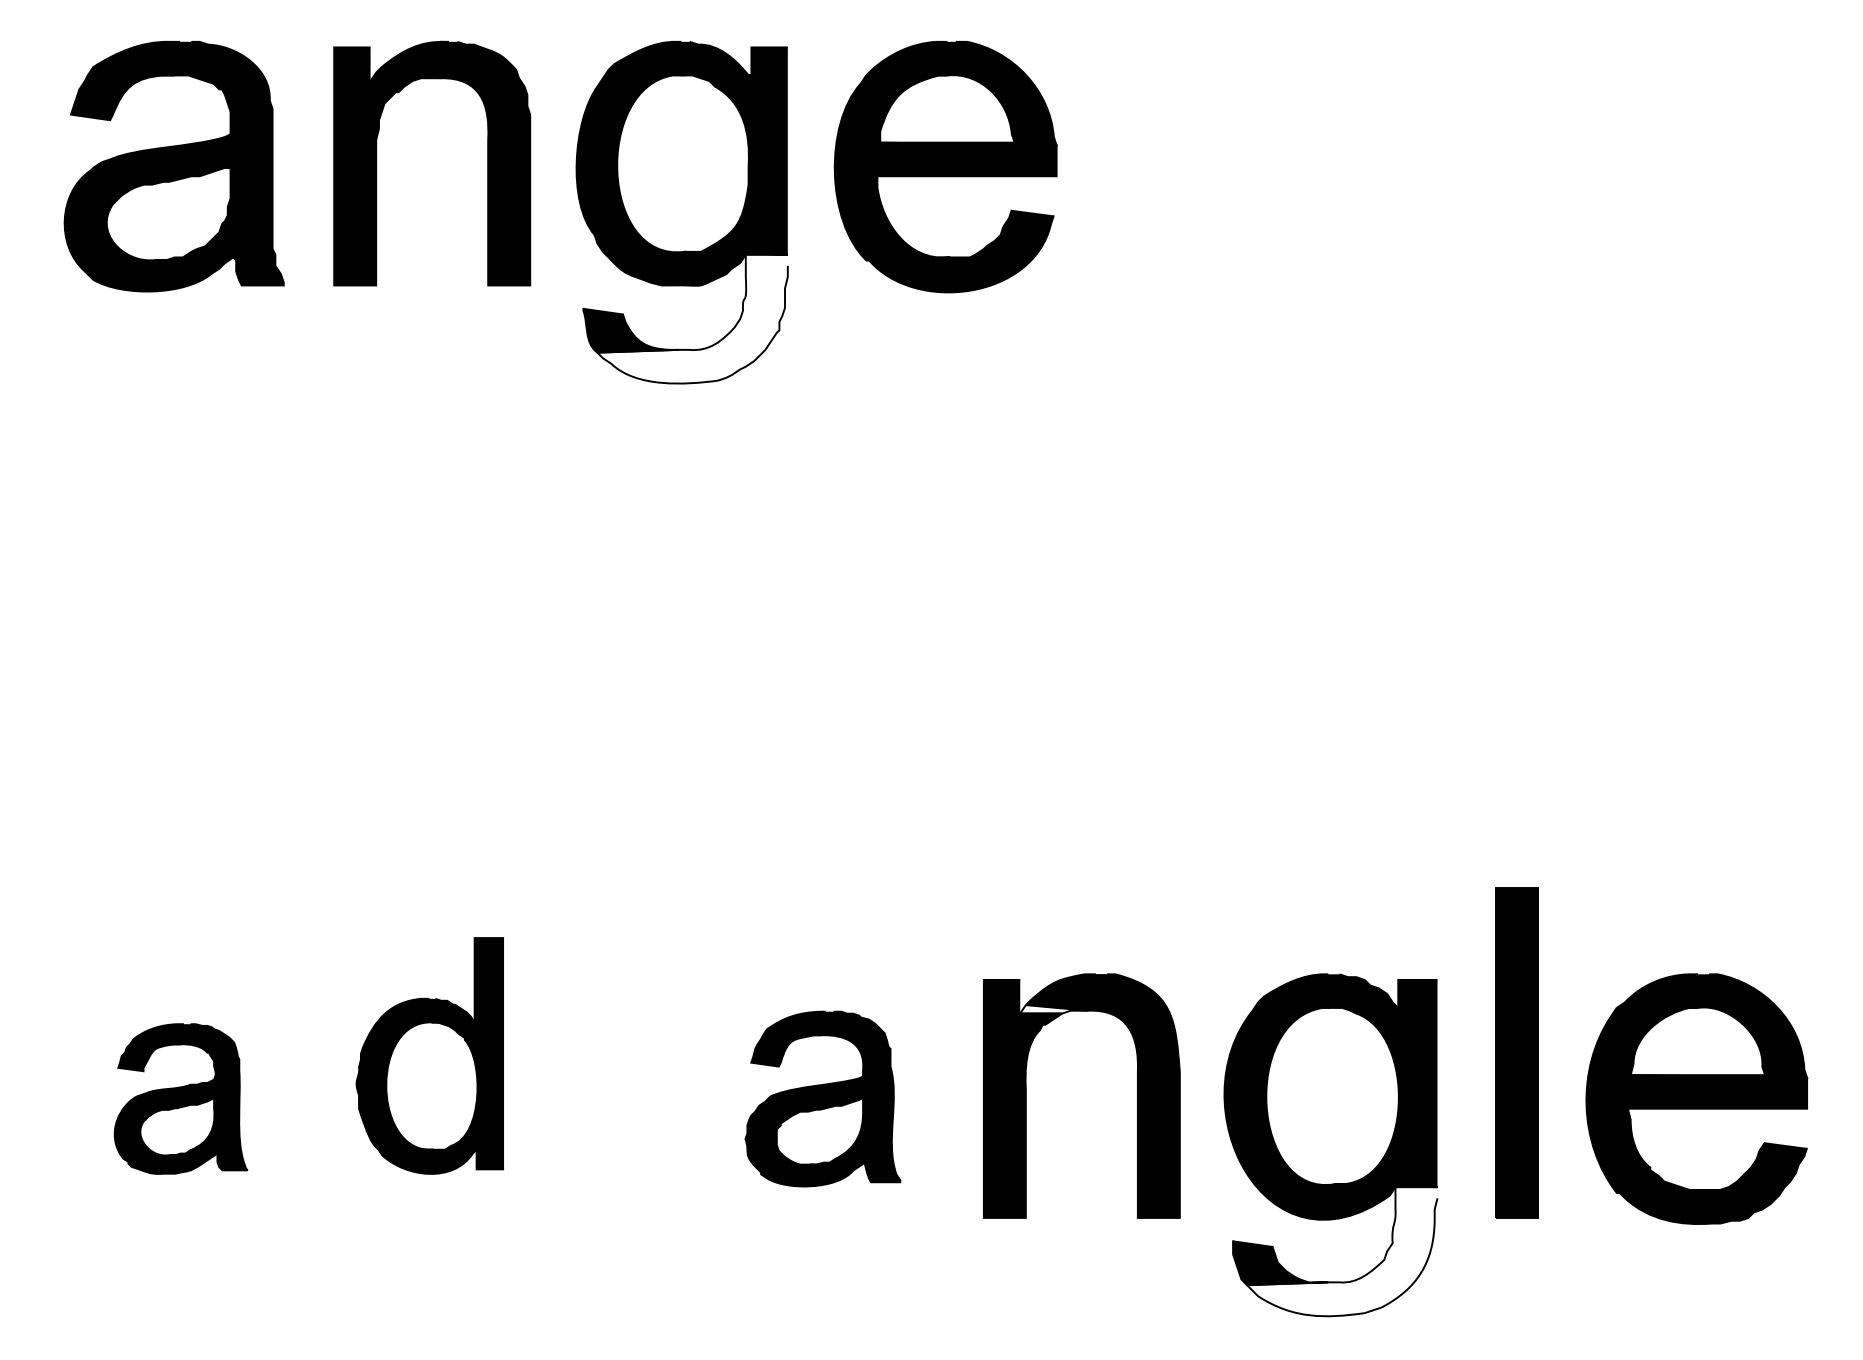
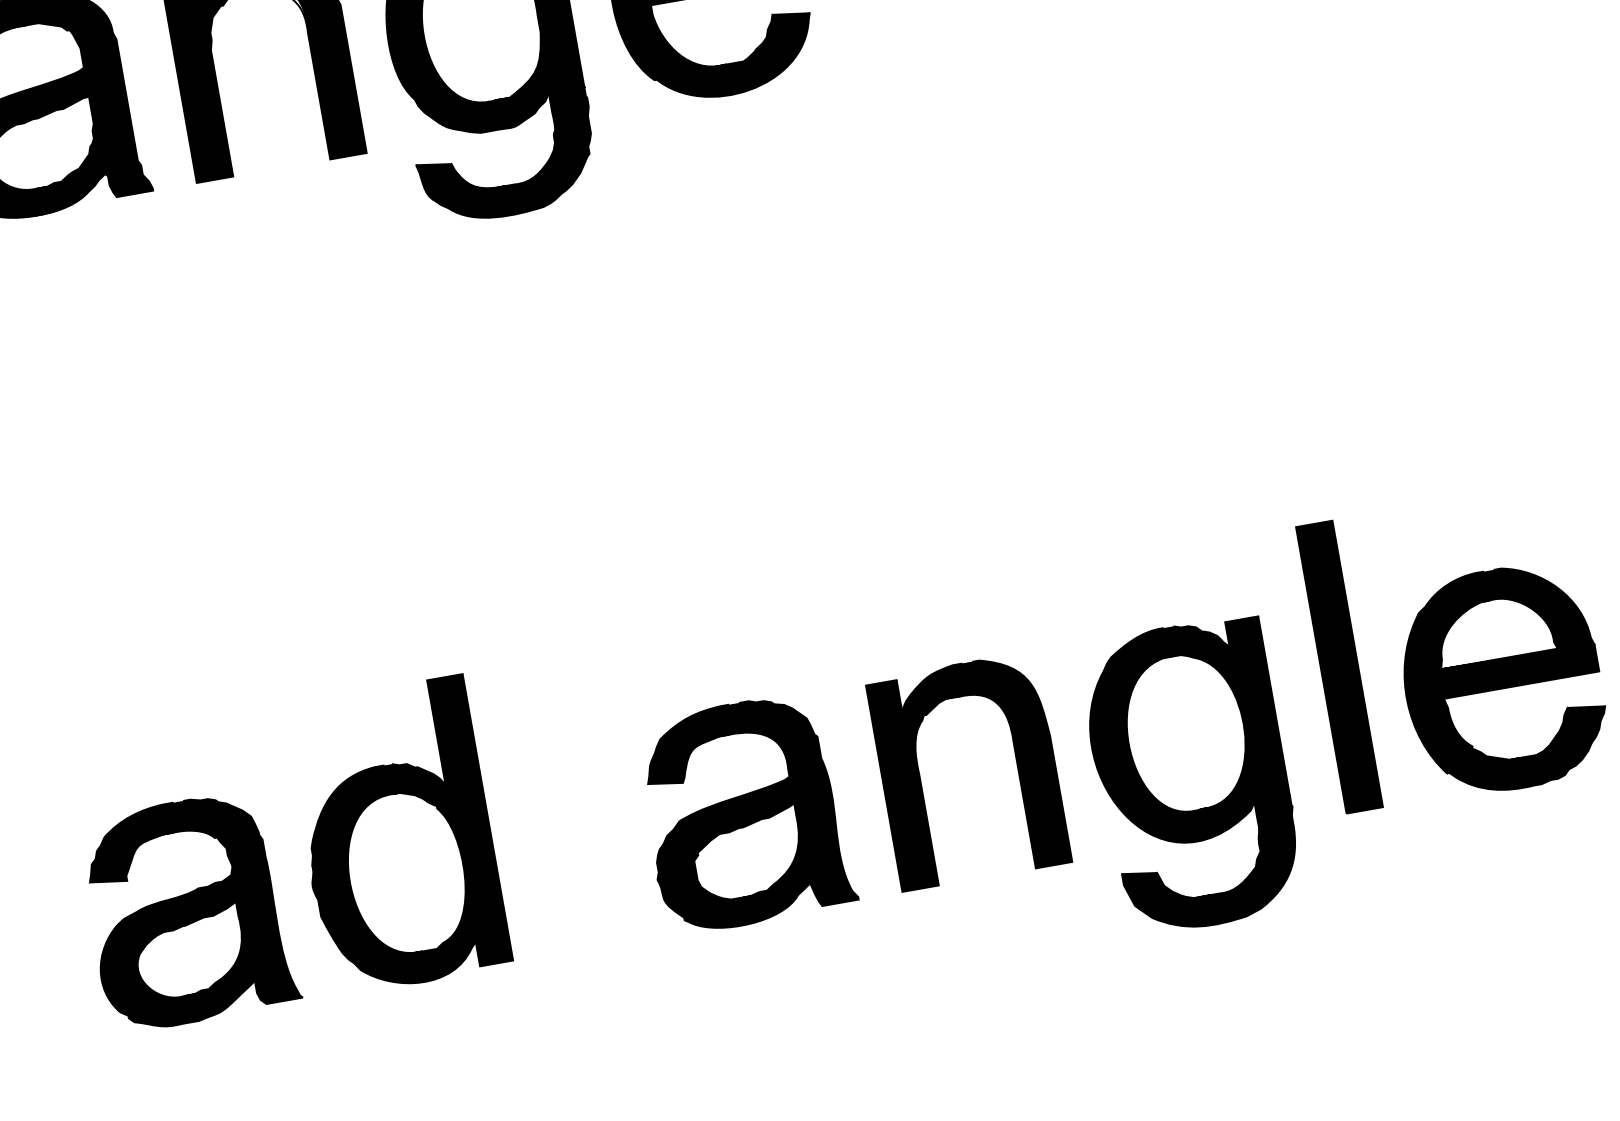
fill: (692, 318) -> (512, 156), added
fill: (1053, 1009) -> (930, 700), added
part: (429, 1055) -> (397, 835), size x1.43
part: (180, 1098) -> (187, 911), size x1.67
part: (822, 1098) -> (744, 813), size x1.43
fill: (1342, 1251) -> (1218, 866), added

